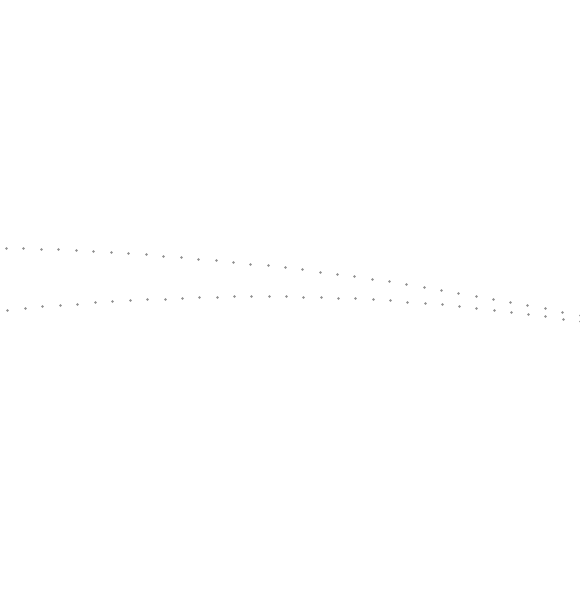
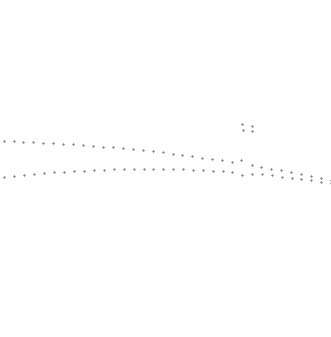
part: (433, 223) -> (247, 127), added
part: (425, 295) -> (242, 168), size x1.6

